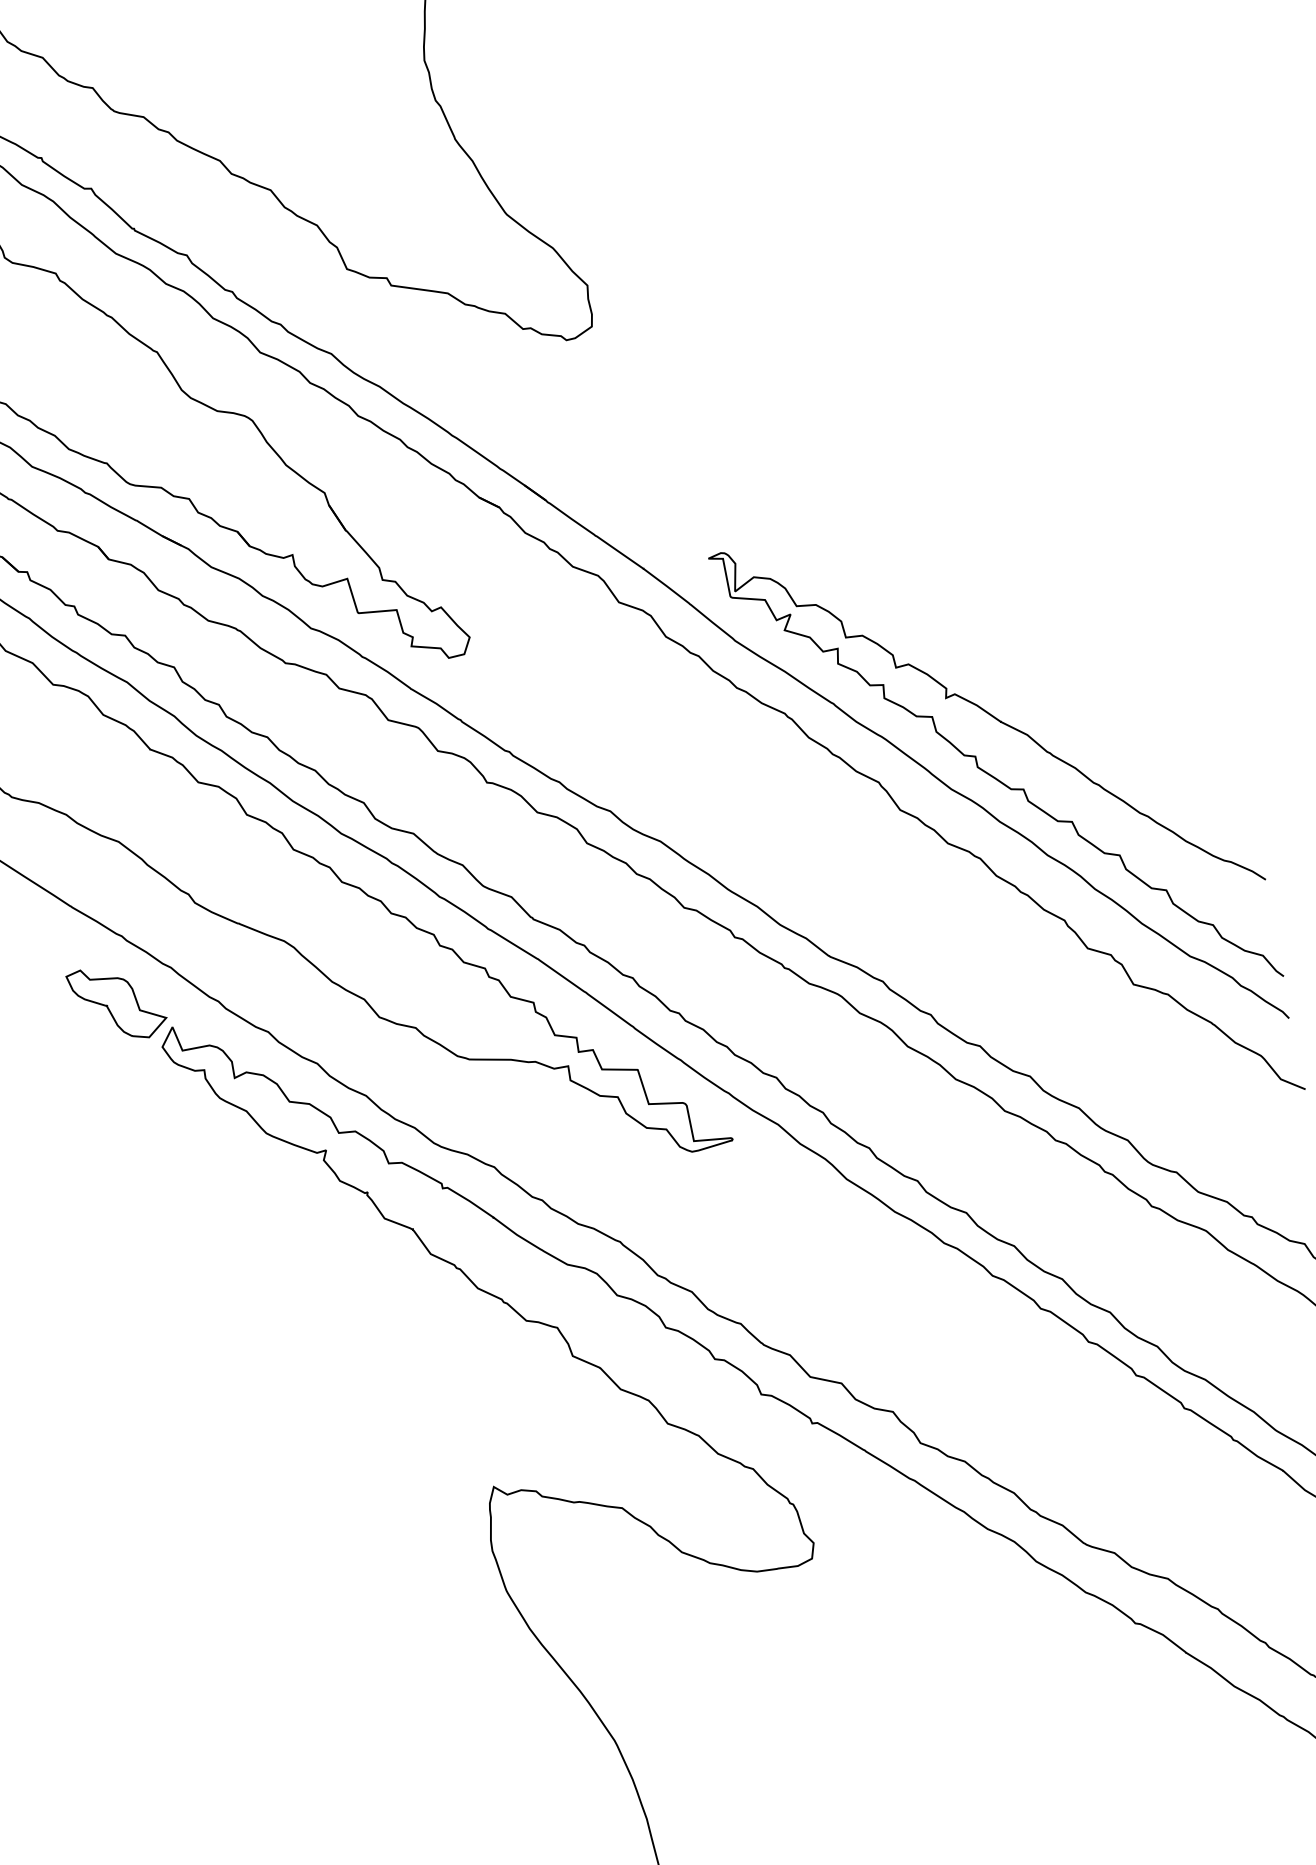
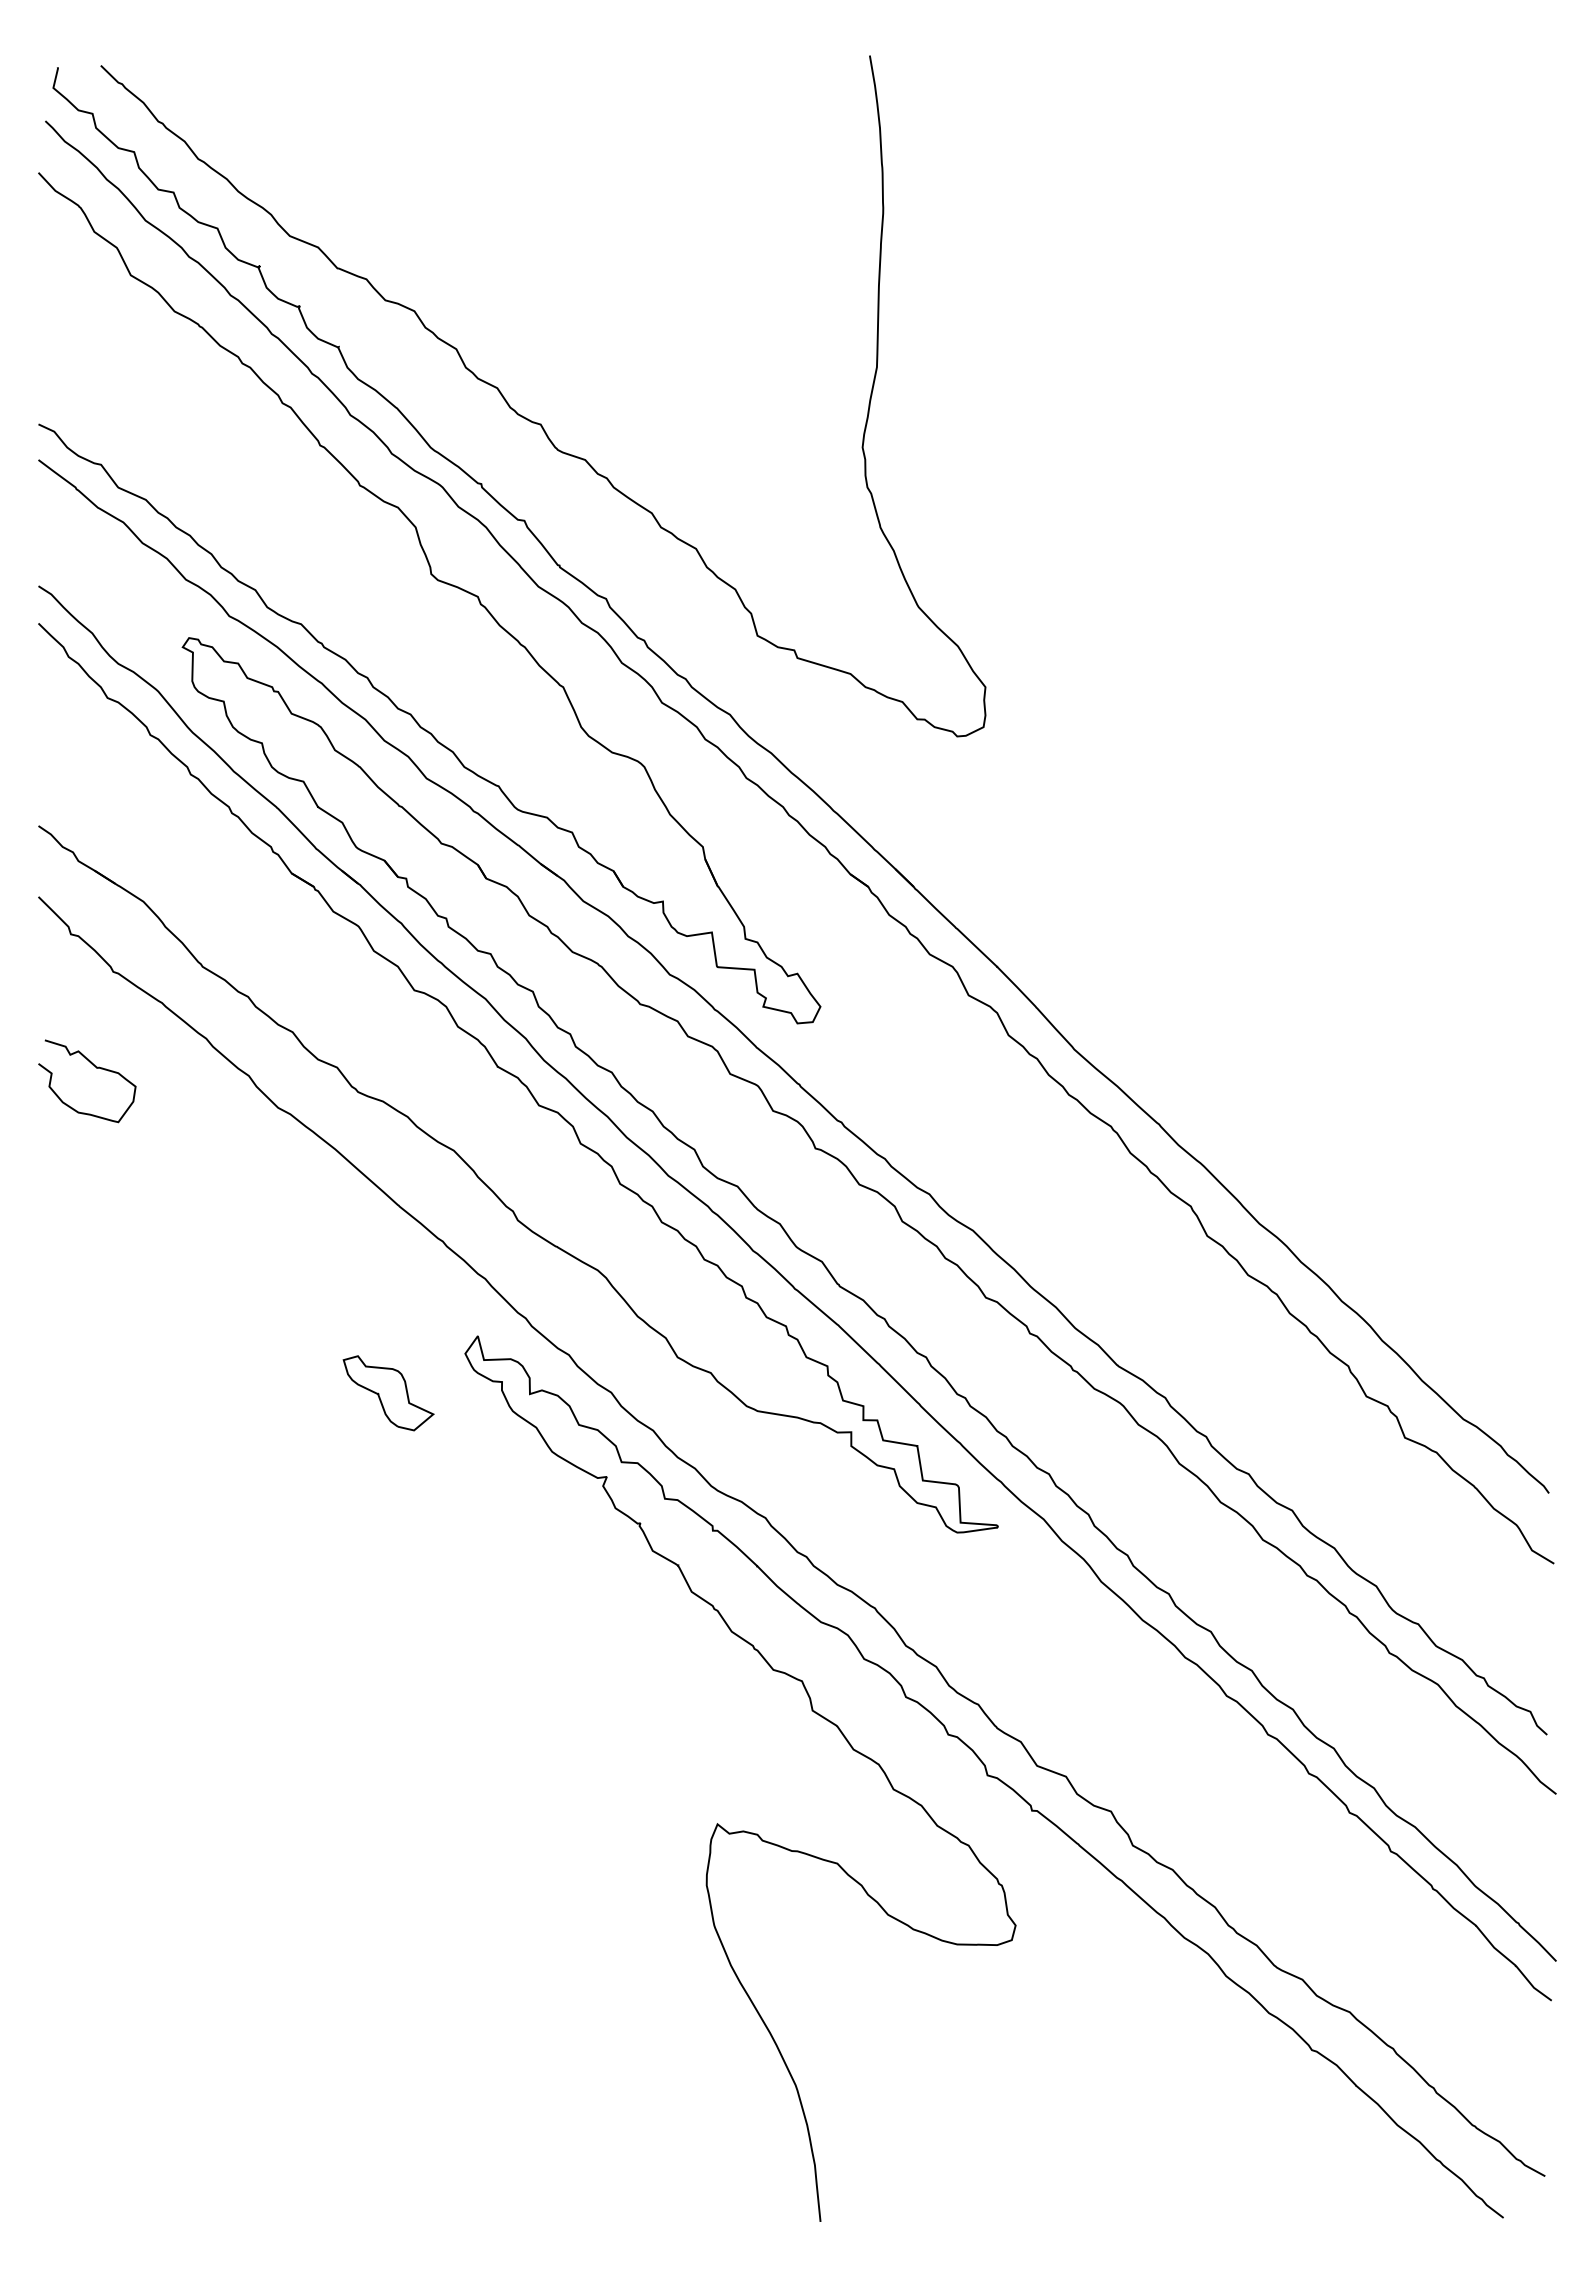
curve: (989, 773) -> (1298, 1214), removed
part: (117, 1003) -> (388, 1393), moved

